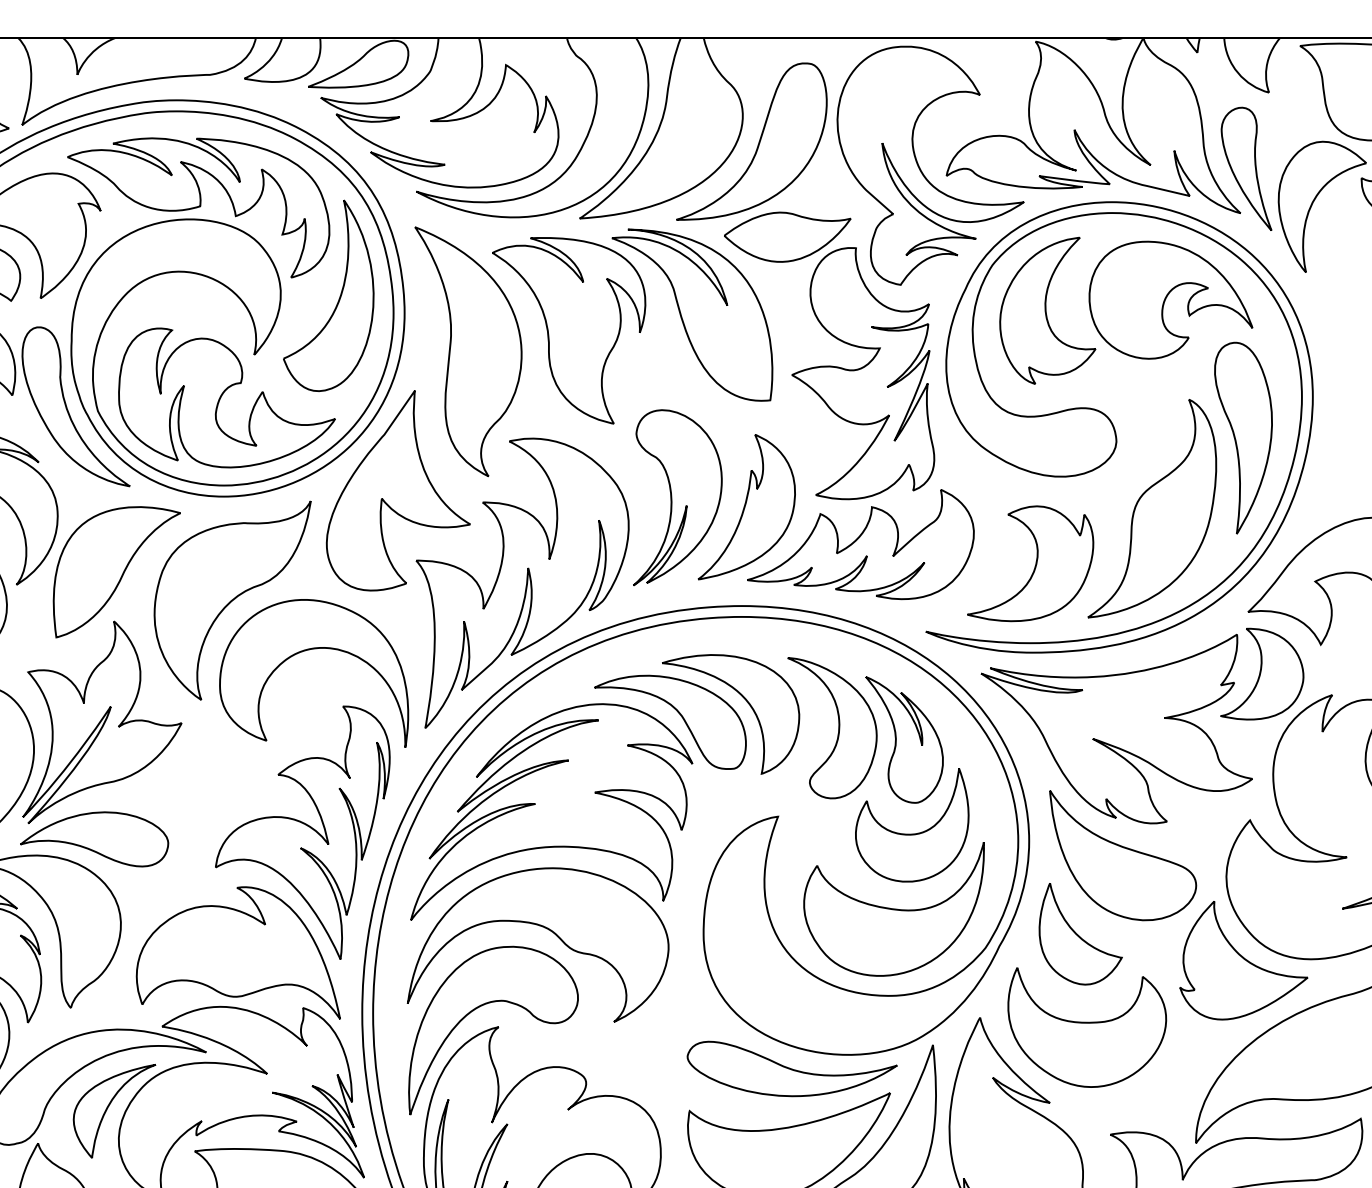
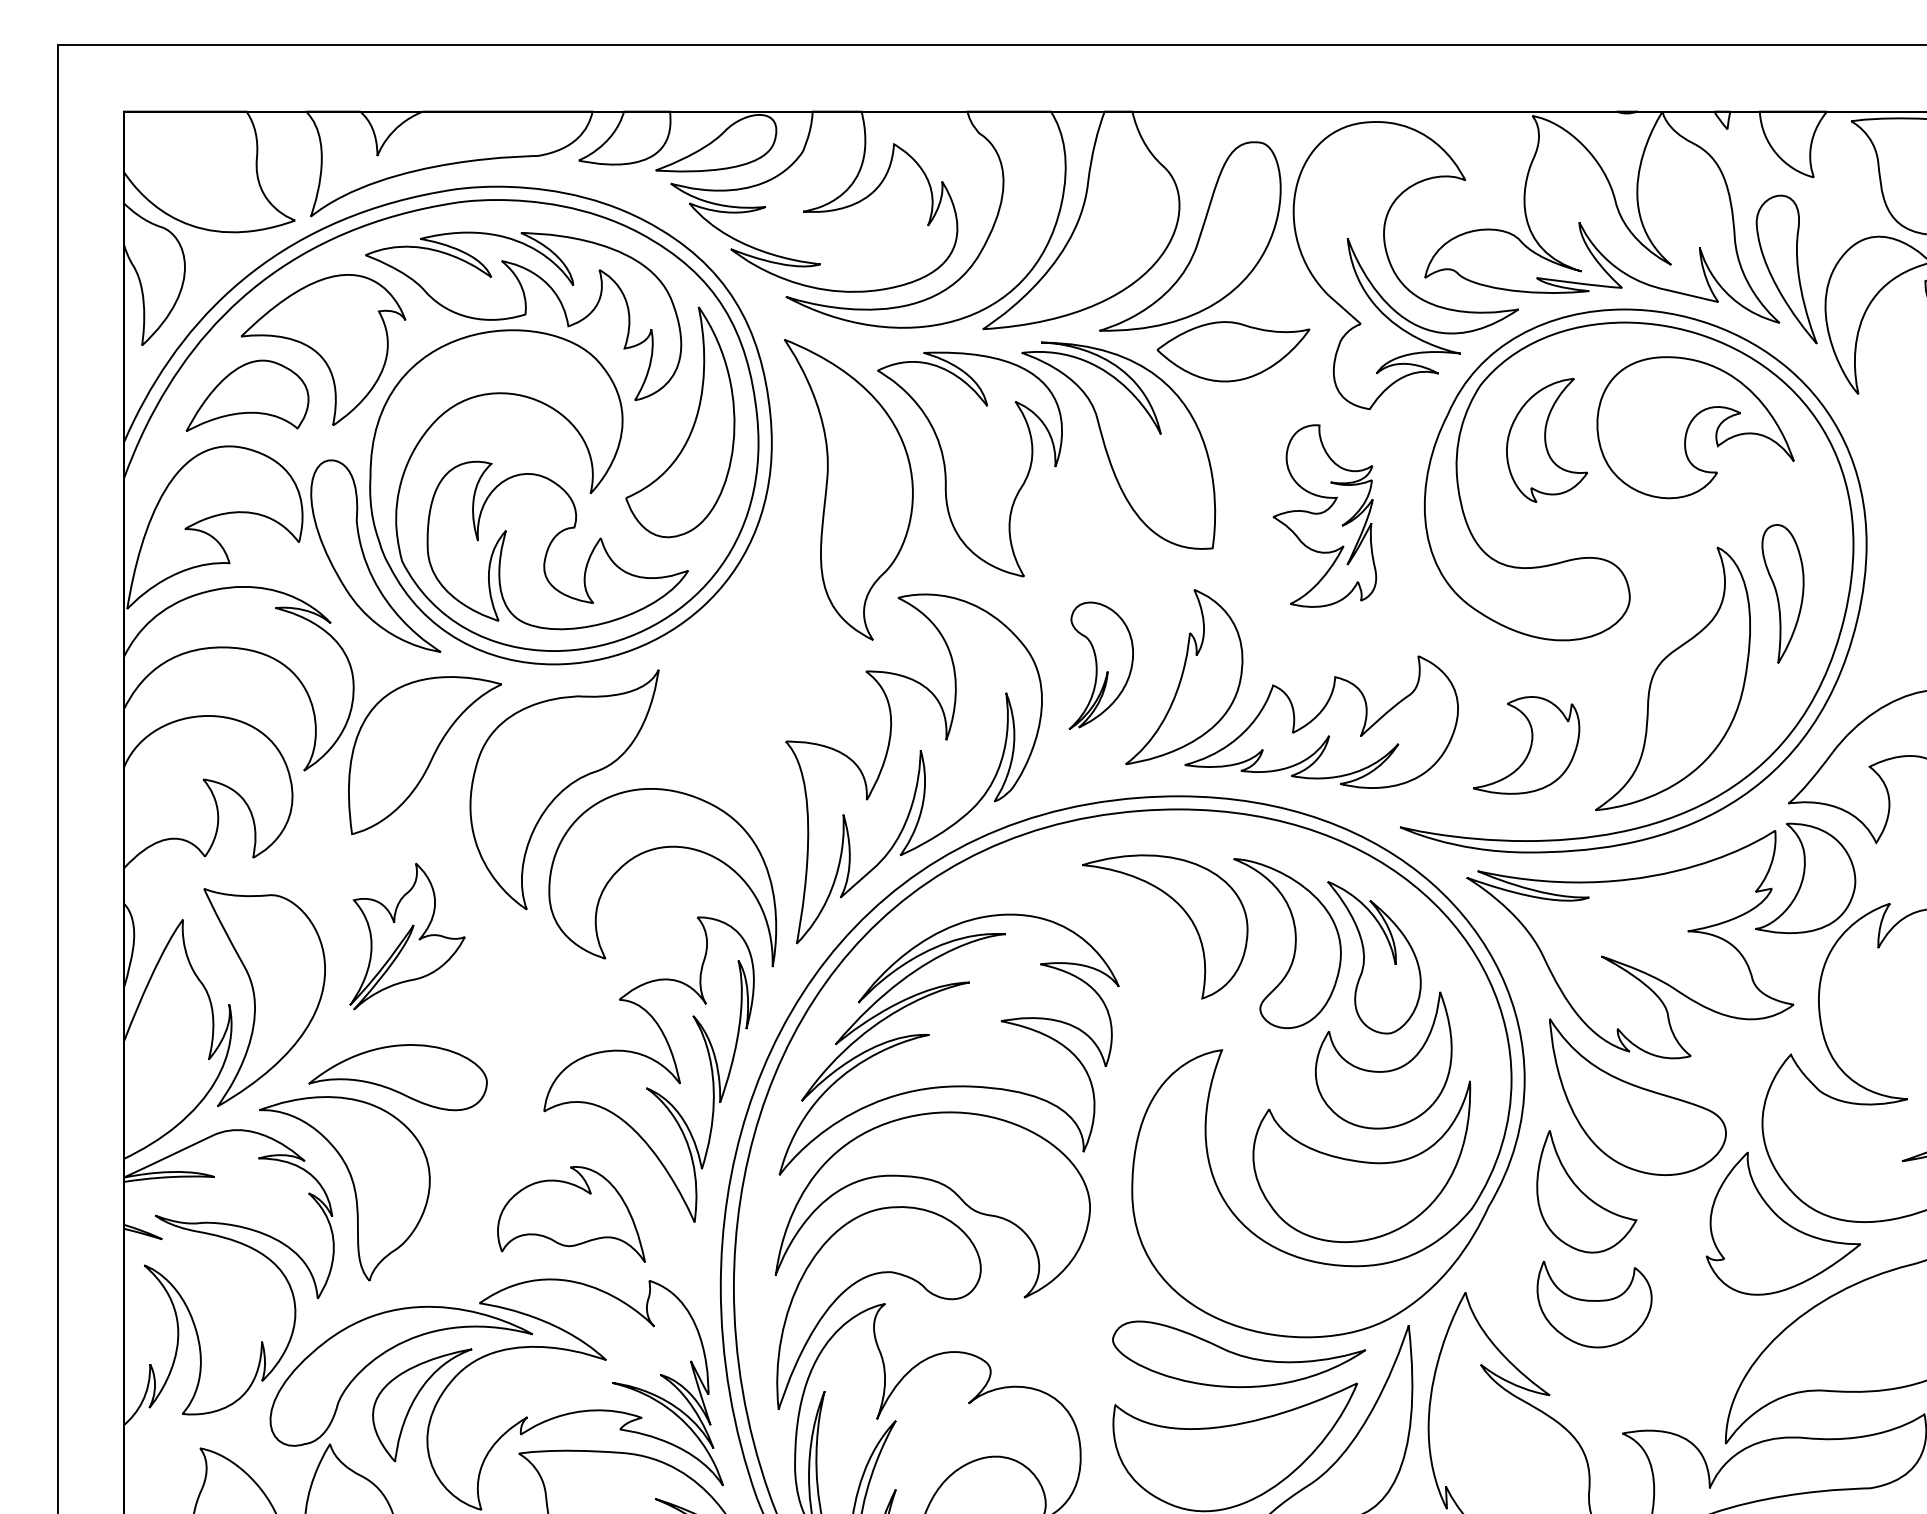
part: (1047, 310) -> (1546, 440), size x0.7
part: (863, 373) -> (1324, 515), size x0.6
part: (1243, 437) -> (1782, 593), size x0.6
part: (398, 490) -> (764, 657), removed
part: (678, 497) -> (1101, 665), size x0.6
part: (1030, 563) -> (1526, 745), size x0.7
part: (678, 714) -> (1102, 926), removed
part: (102, 722) -> (407, 936), size x0.6
part: (238, 952) -> (571, 1214), size x0.6
part: (1087, 1027) -> (1594, 1304), size x0.6

